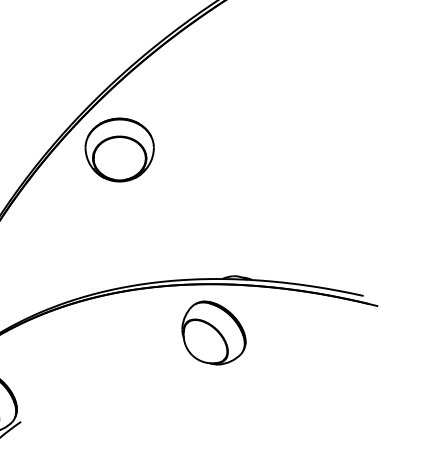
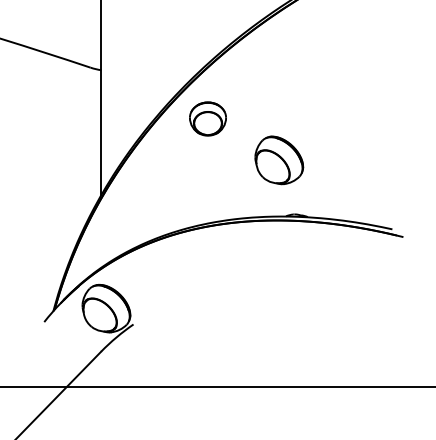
part: (119, 149) -> (207, 118), size x0.7
part: (214, 333) -> (279, 160), moved

